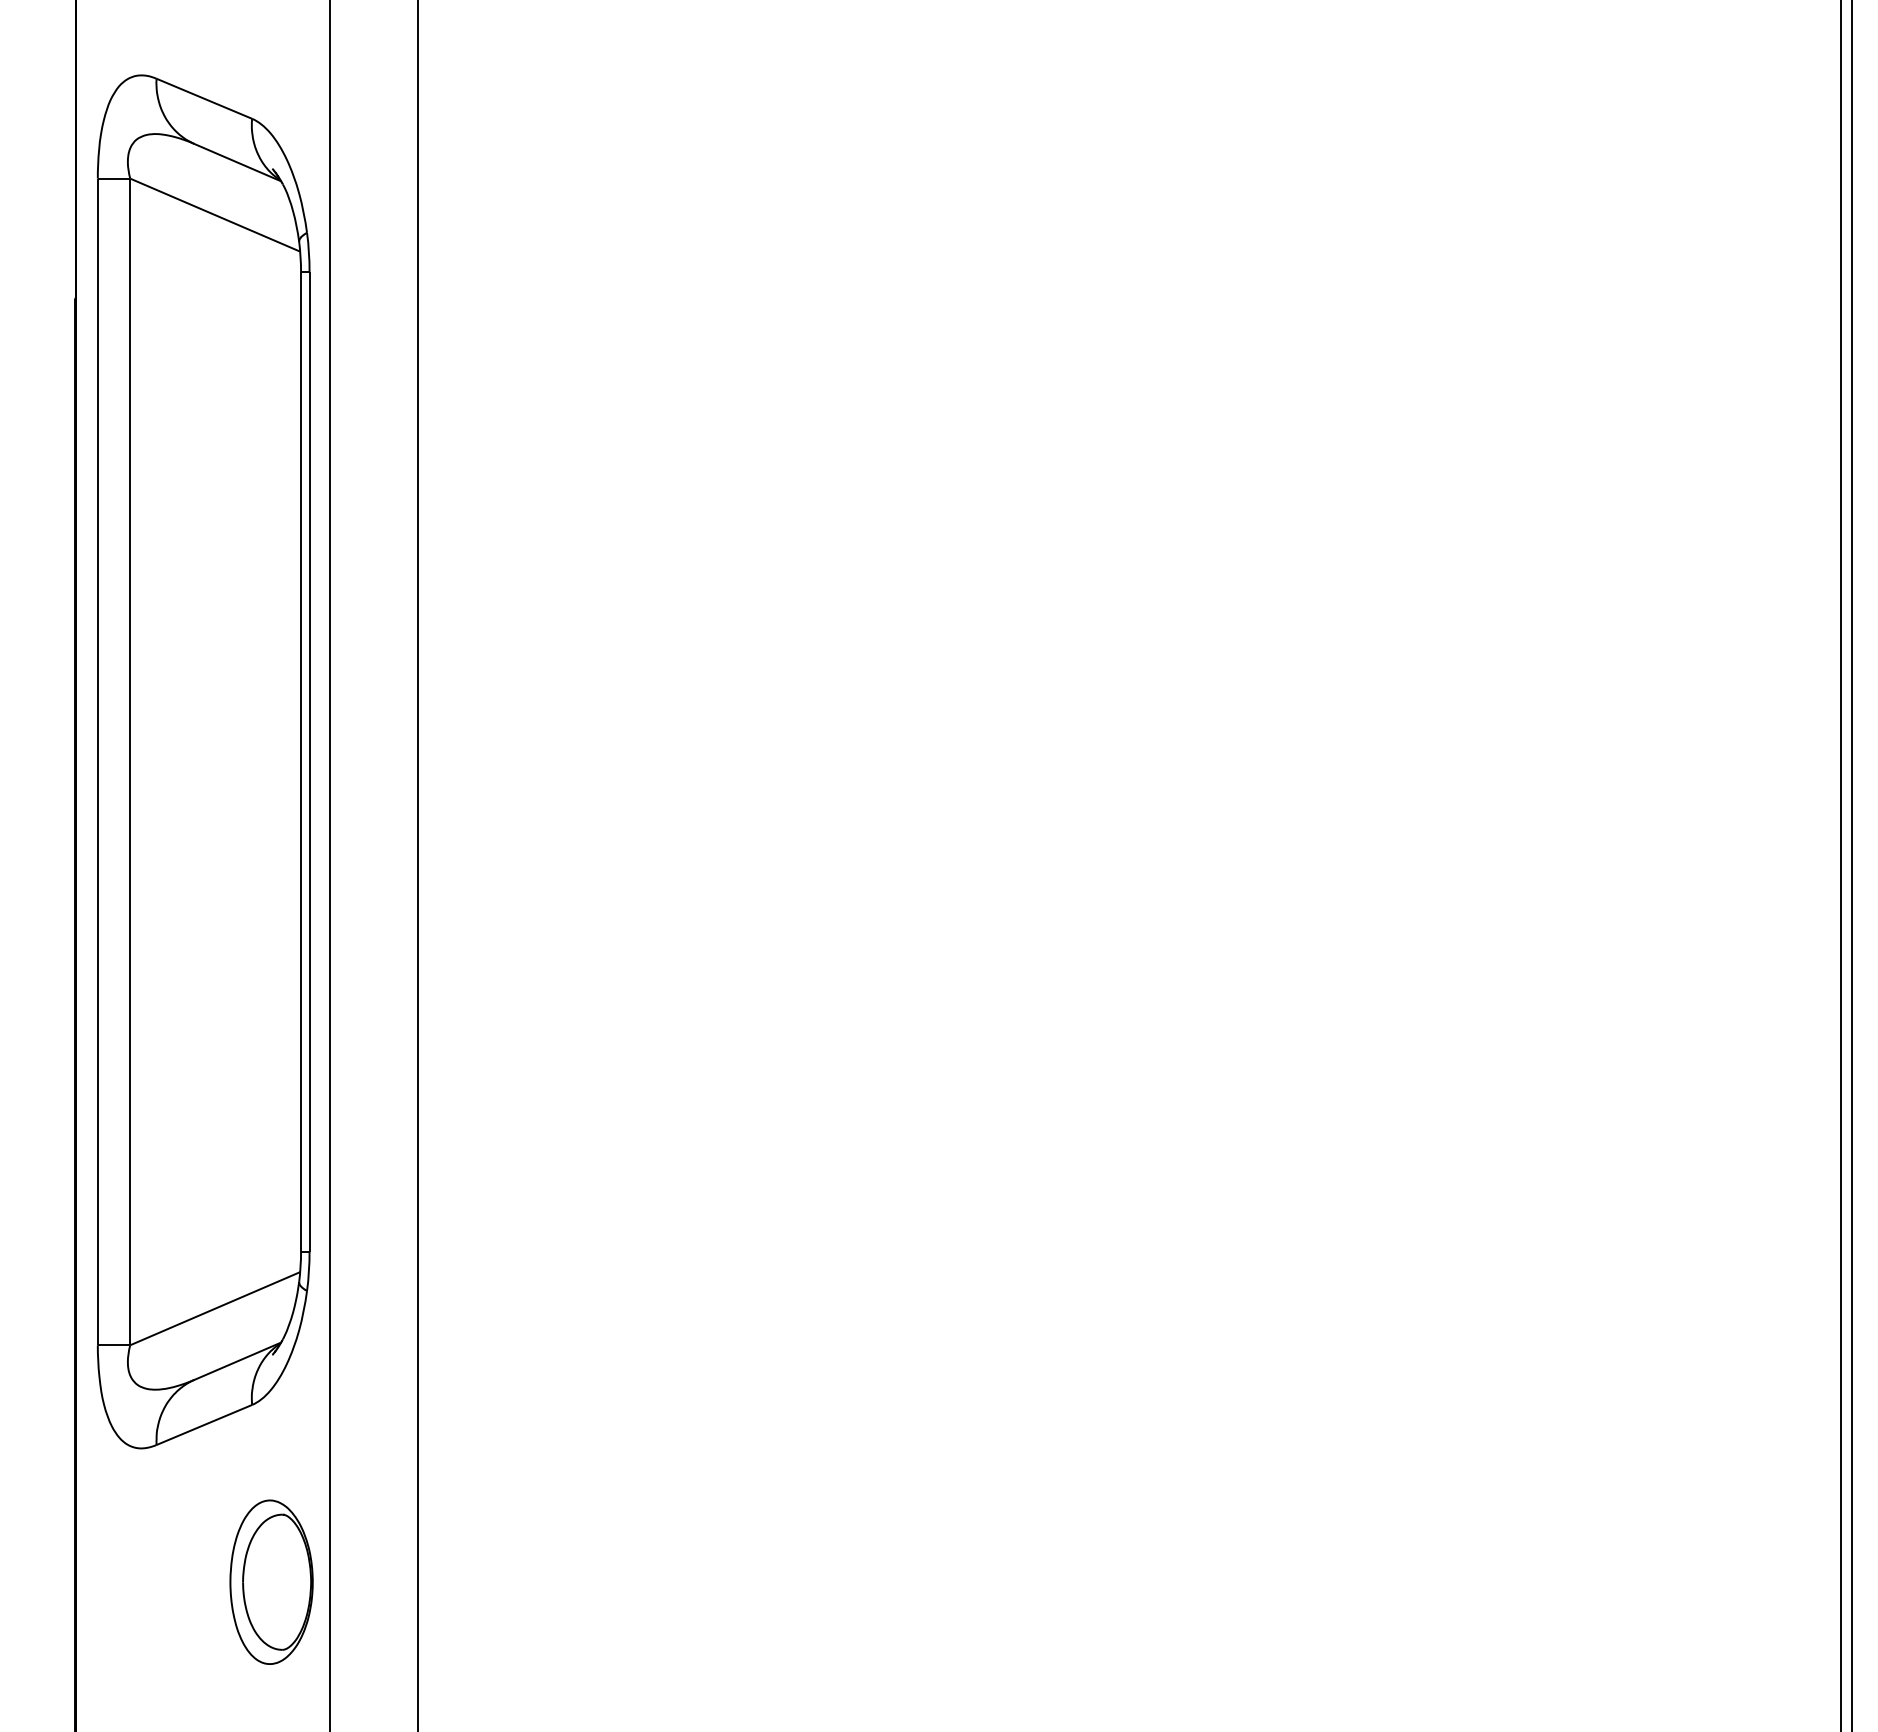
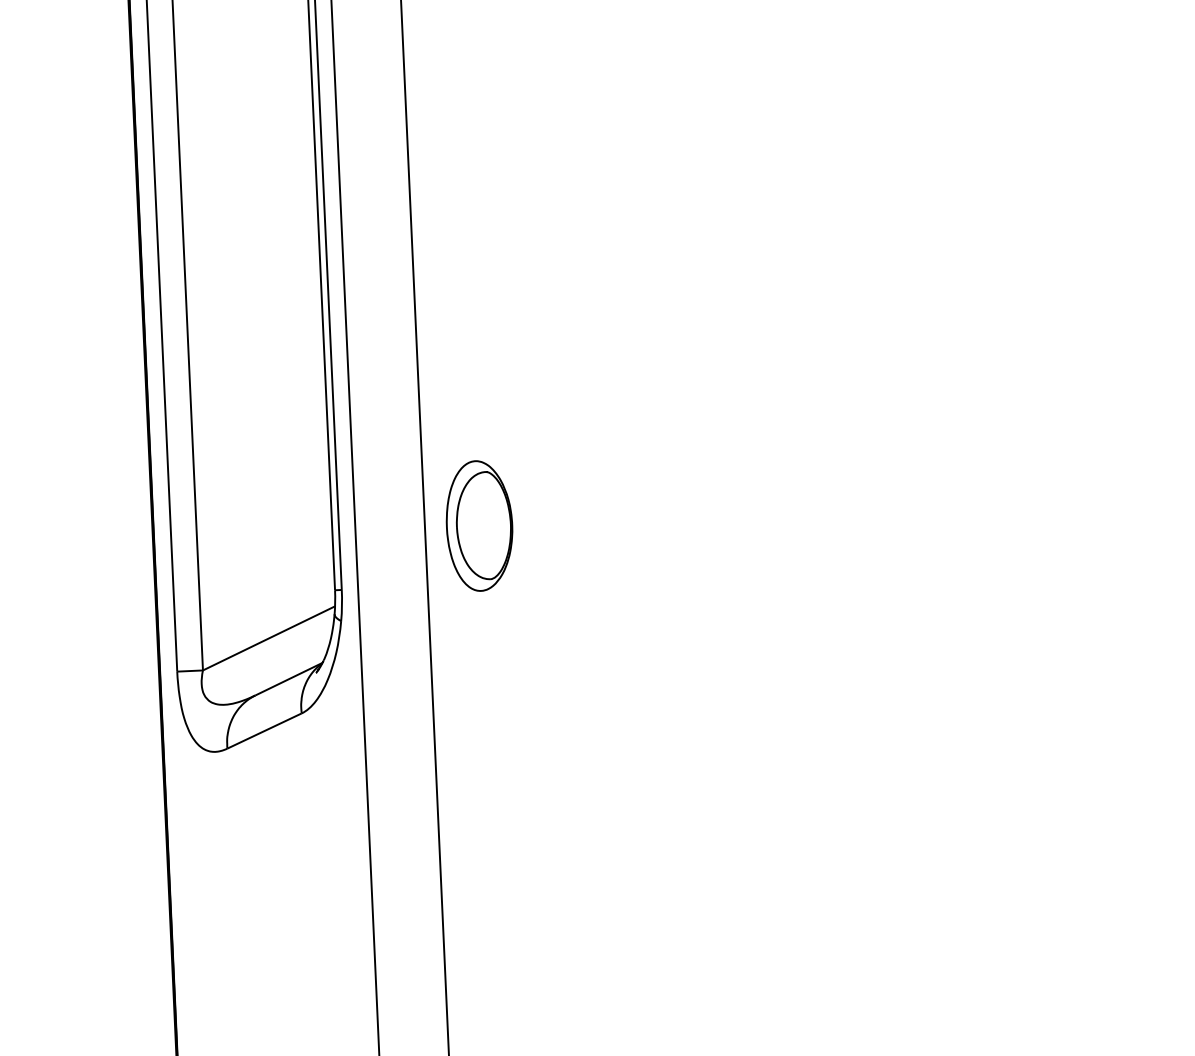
part: (271, 1581) -> (479, 525), moved

